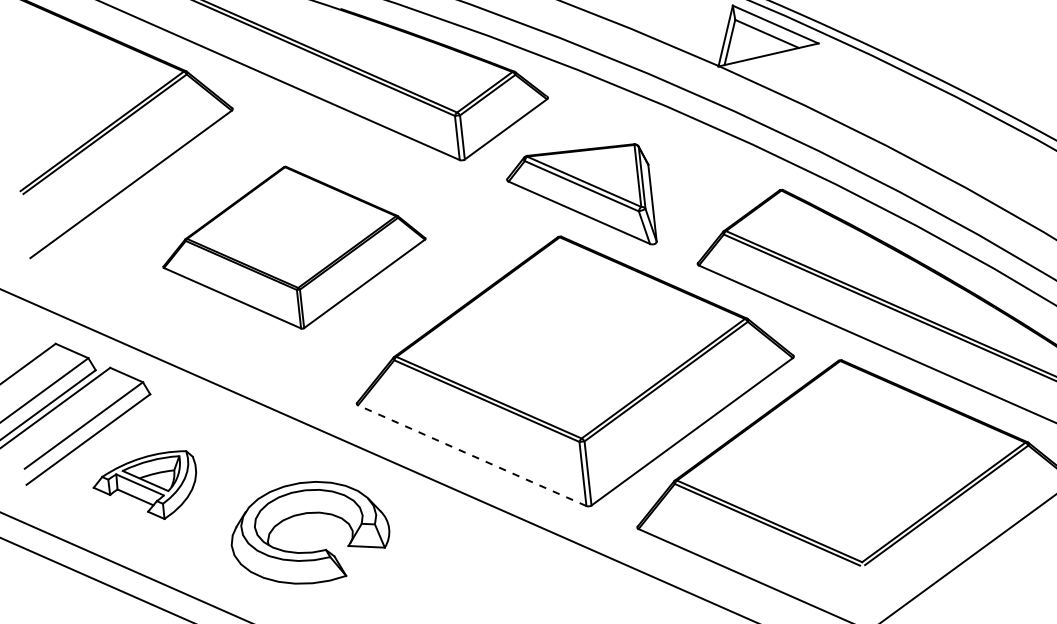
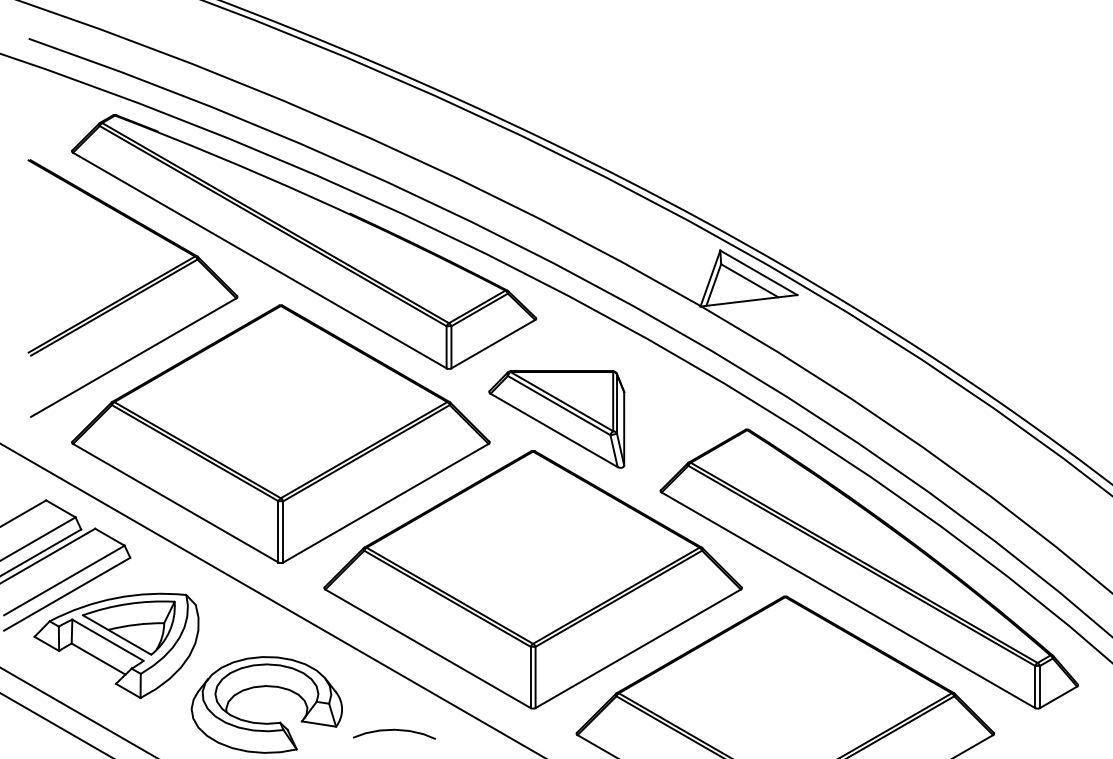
part: (293, 247) -> (280, 433), size x1.67
line: (472, 455) -> (428, 648), dashed -> solid
part: (145, 487) -> (116, 645), size x1.67
curve: (446, 544) -> (394, 730), added

